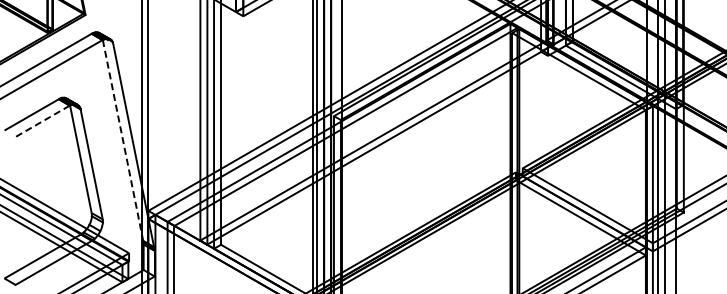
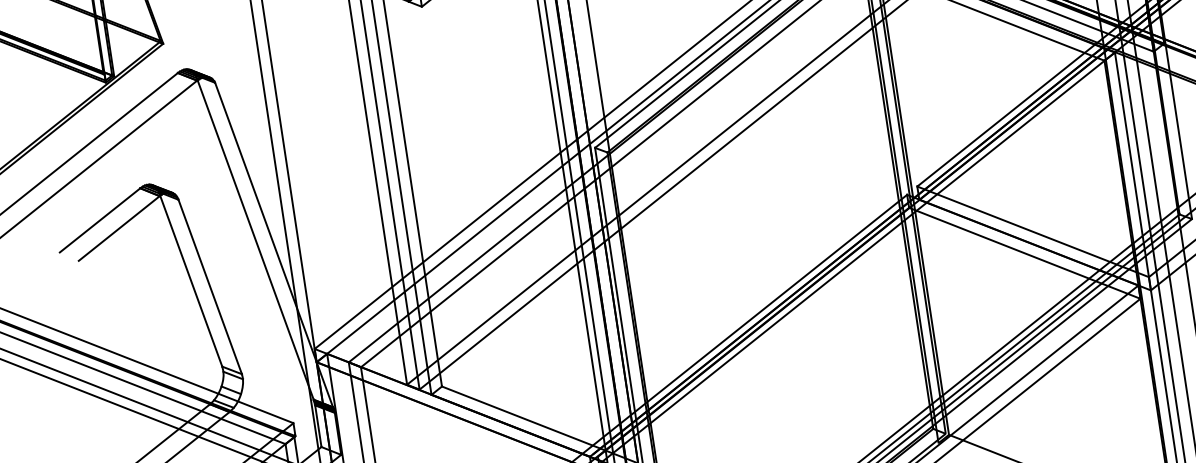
line: (42, 121) -> (119, 228), dashed -> solid
line: (121, 131) -> (250, 225), dashed -> solid

